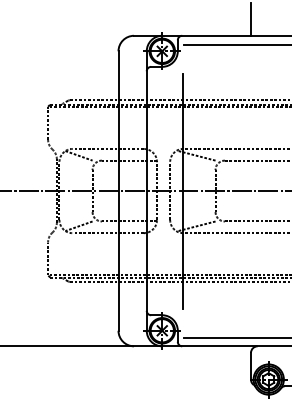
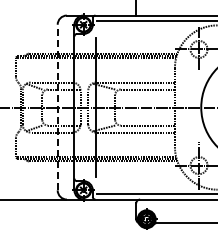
line: (118, 190) -> (57, 107), solid -> dashed

